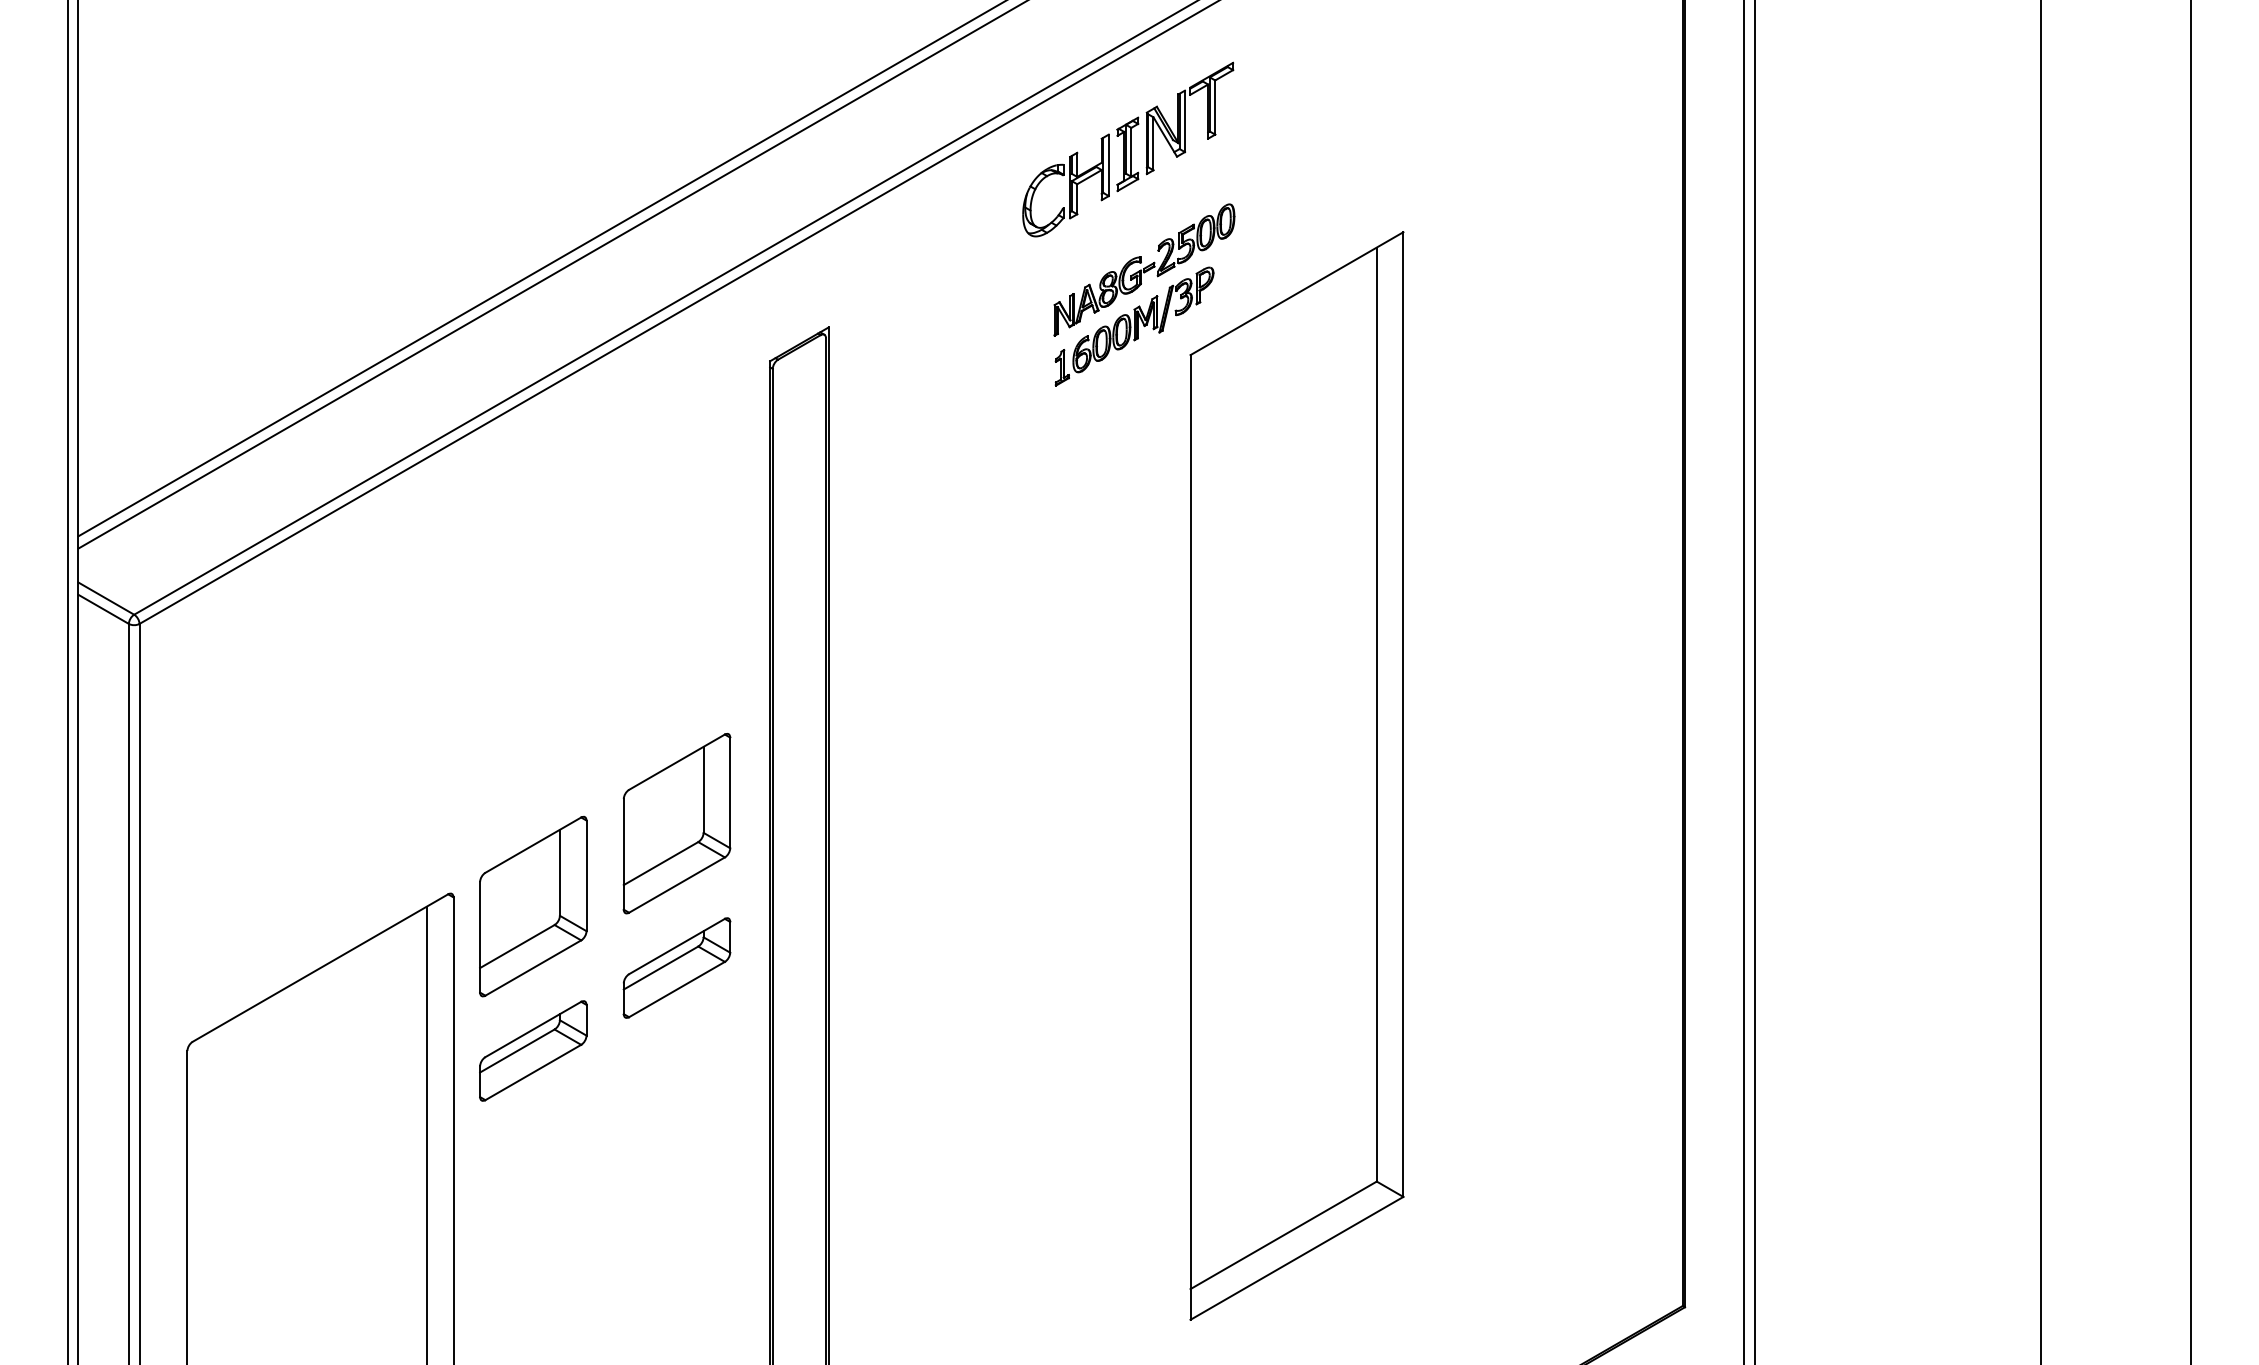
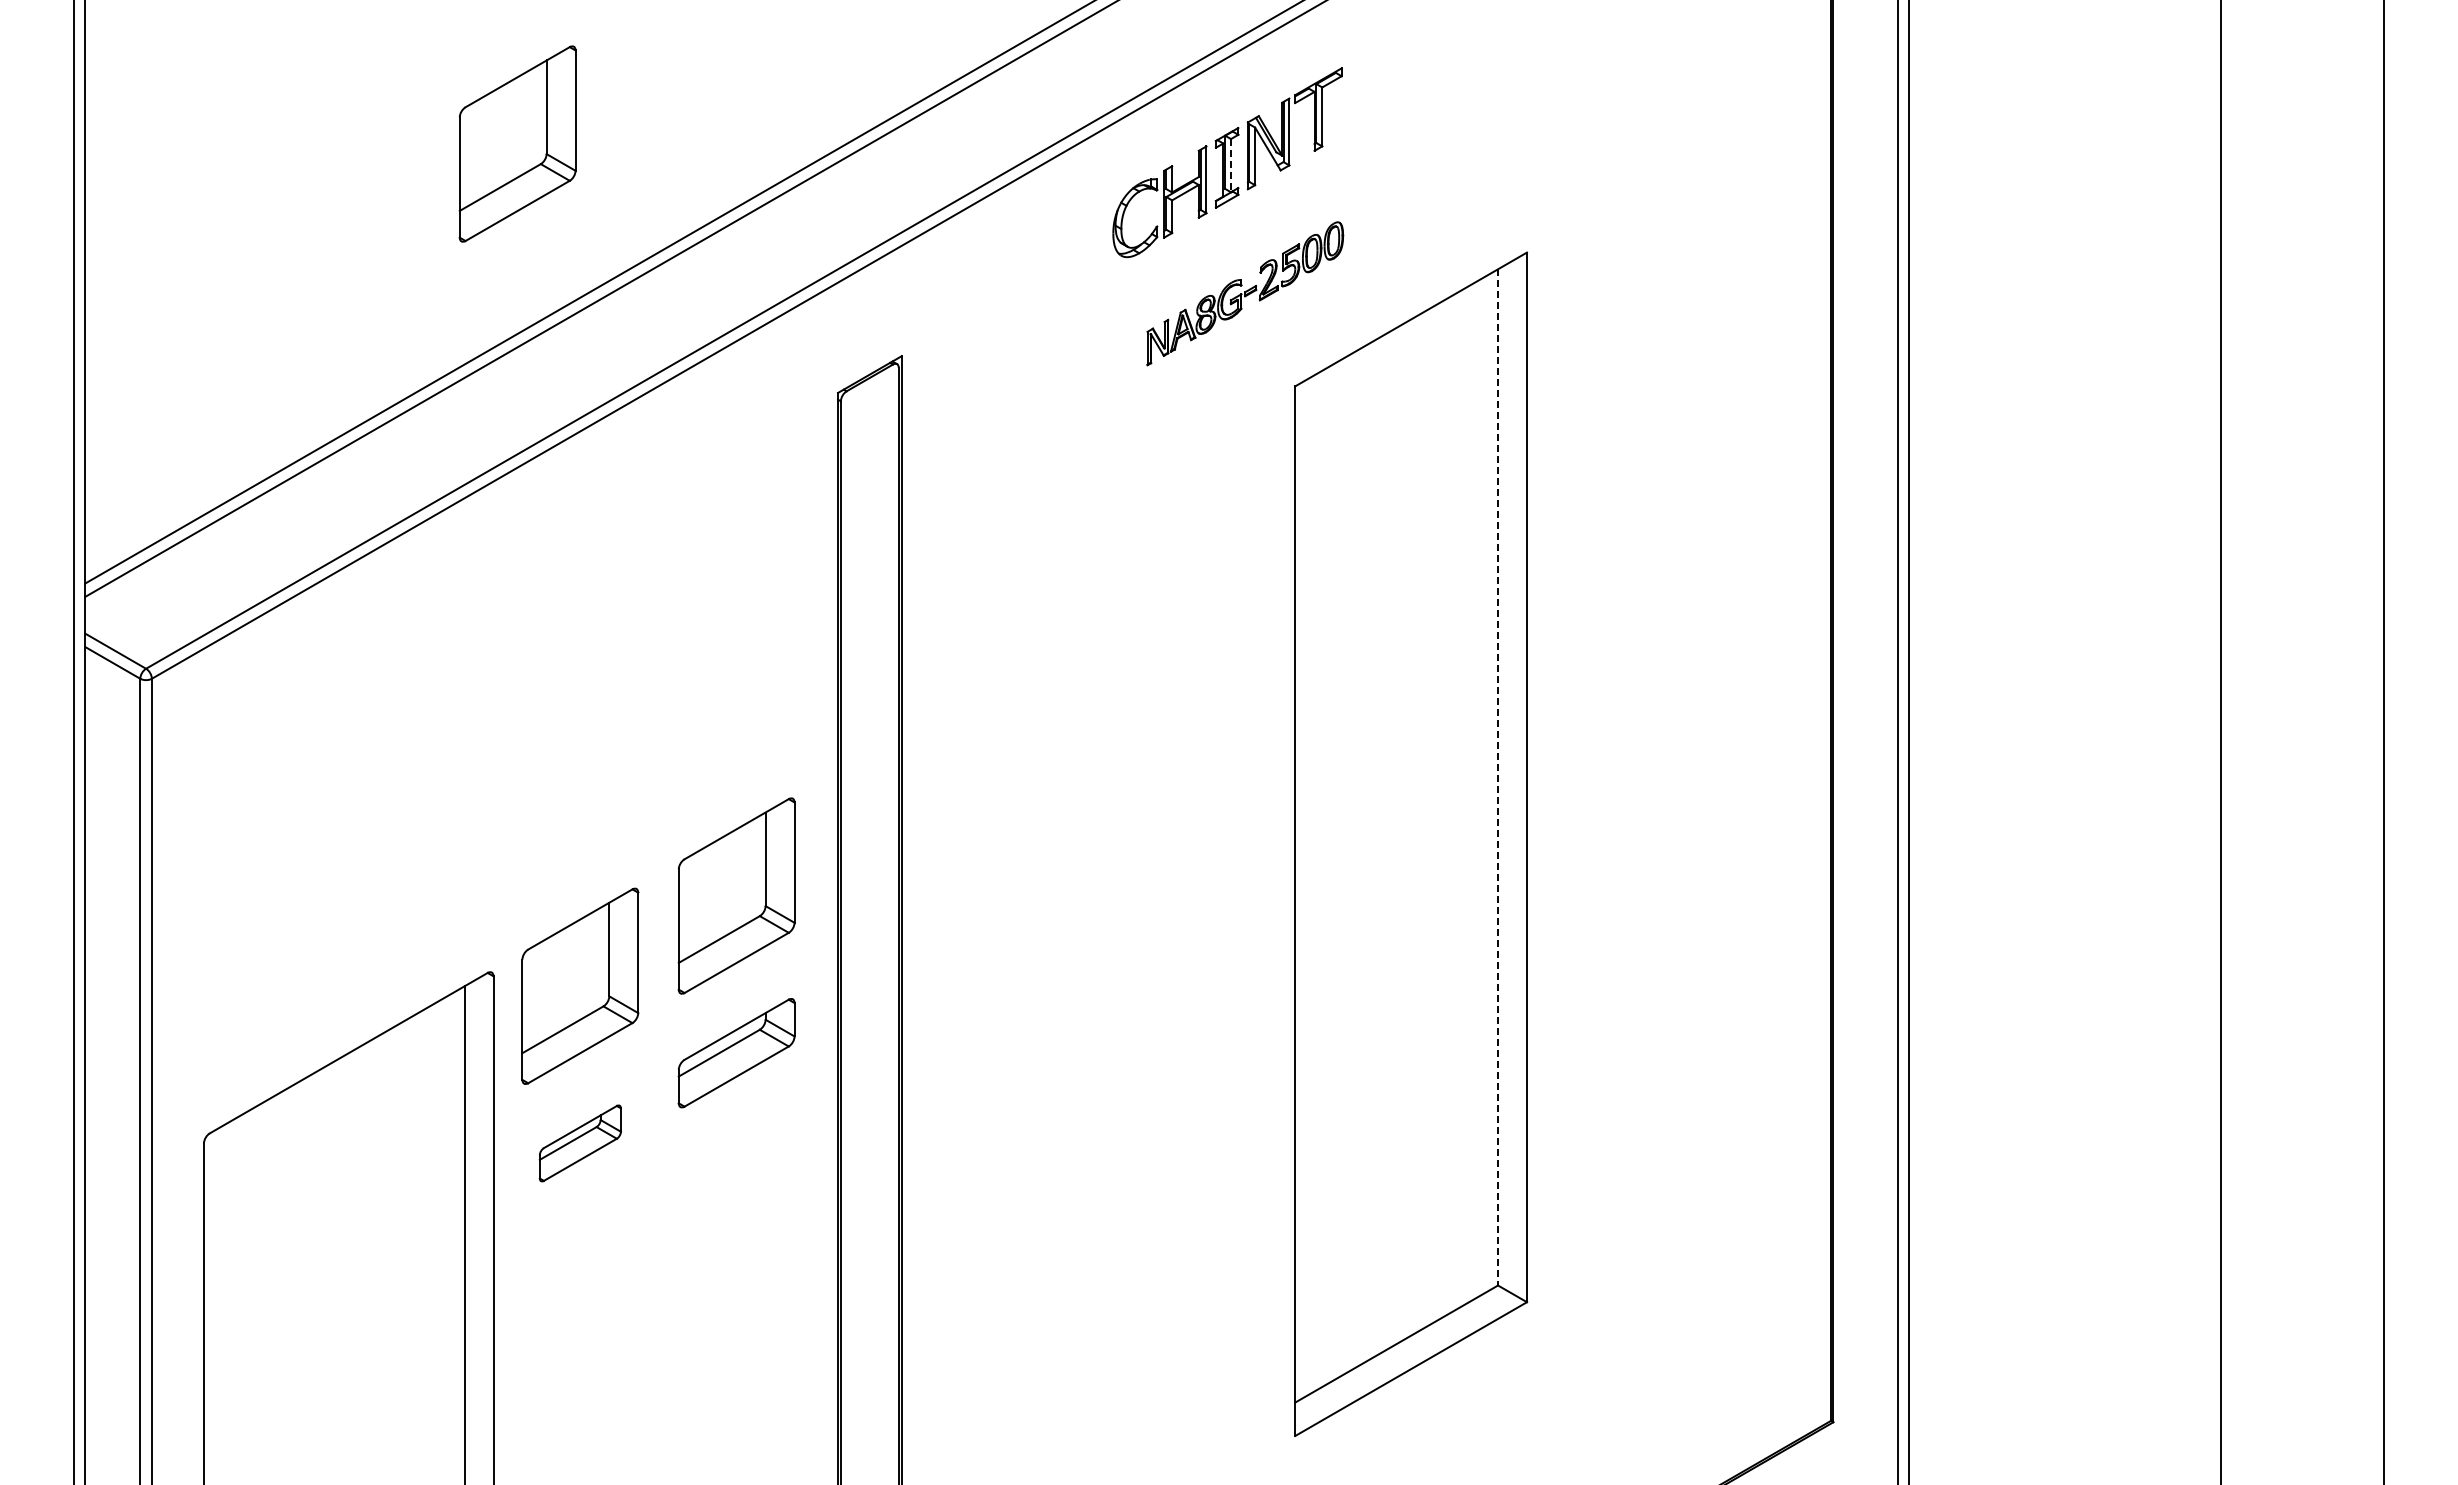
part: (475, 131) -> (517, 143), added
line: (1131, 152) -> (1231, 165), solid -> dashed
part: (1134, 326) -> (1234, 355), removed
line: (1377, 714) -> (1498, 777), solid -> dashed
part: (533, 1051) -> (580, 1143), size x0.7

